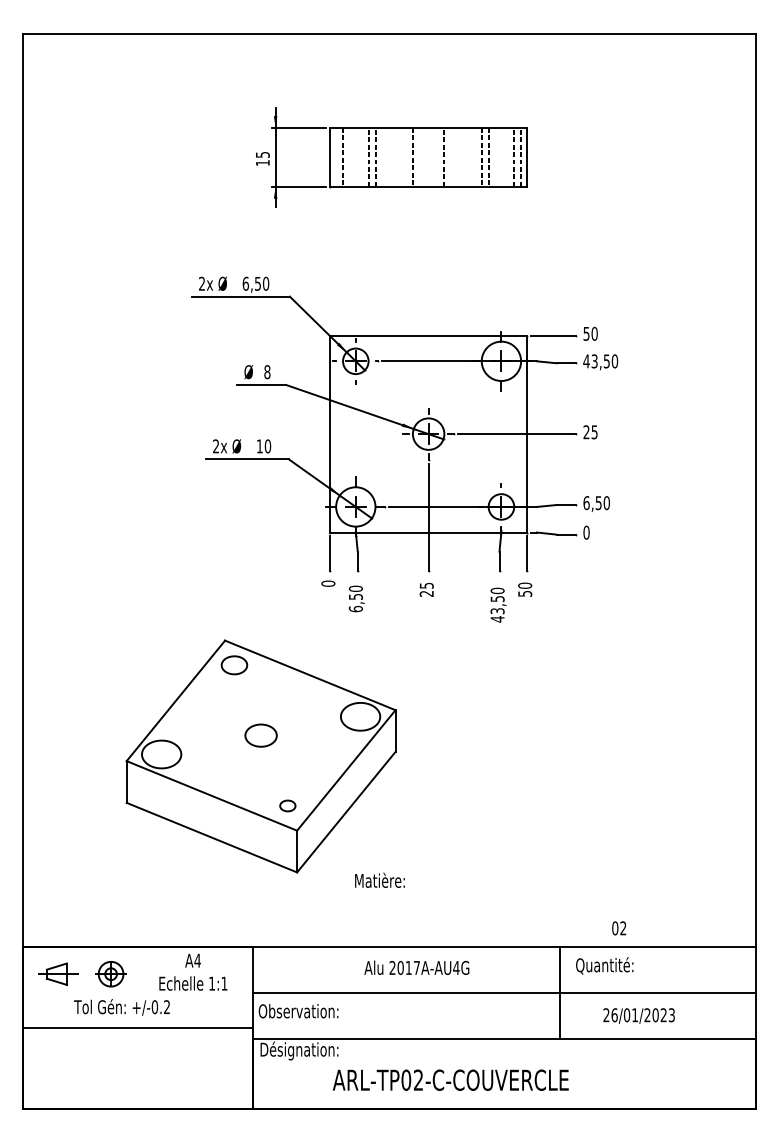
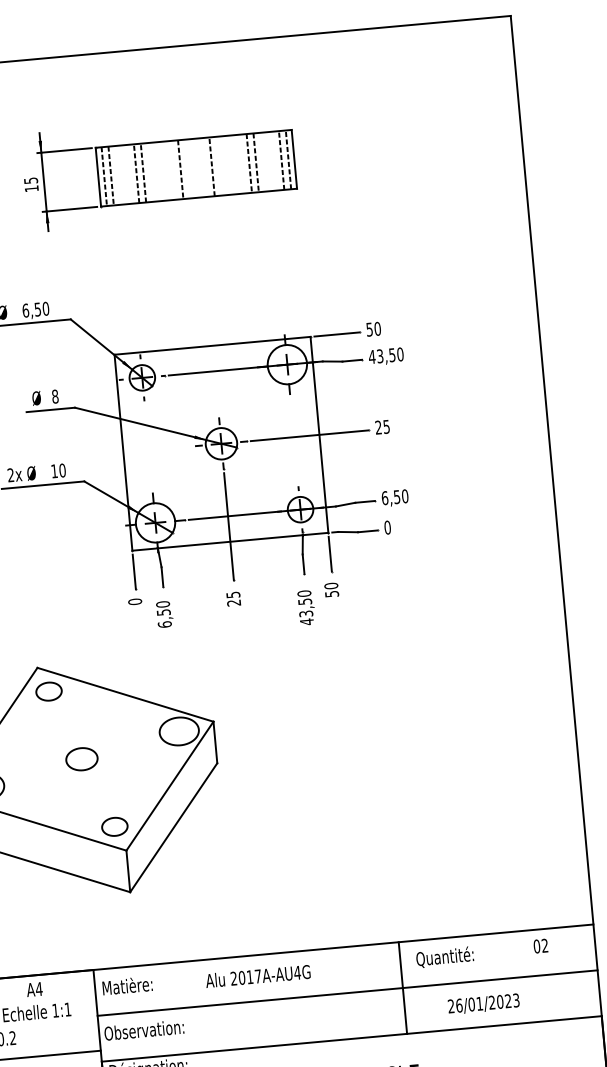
line: (336, 156) -> (104, 175), added
part: (287, 805) -> (114, 826), size x1.67
text: (379, 879) -> (126, 984), moved
text: (619, 928) -> (541, 946), moved

